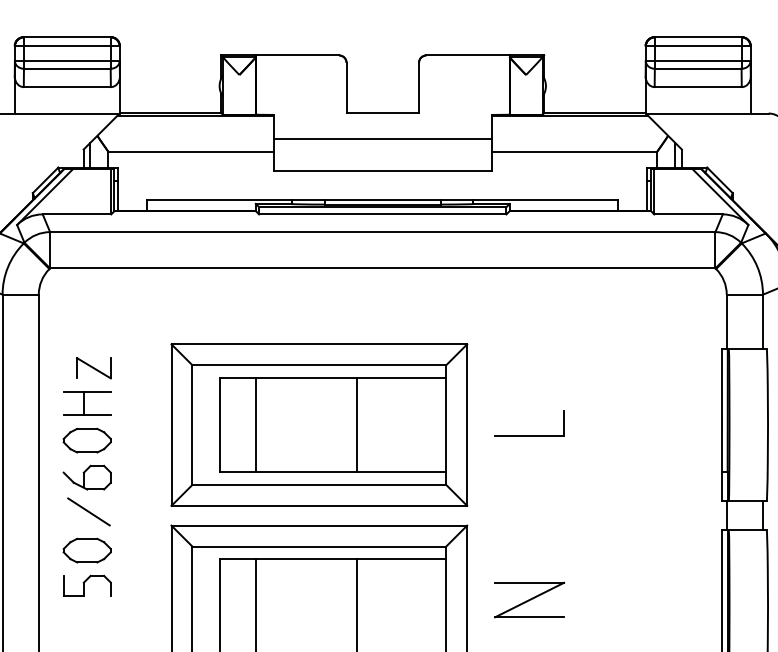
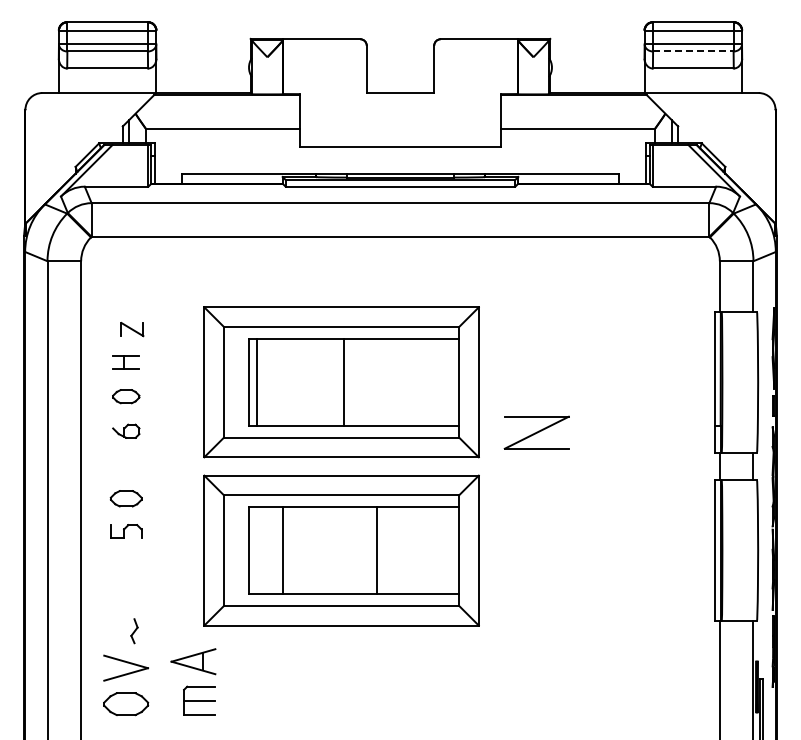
line: (698, 68) -> (693, 51), solid -> dashed
line: (382, 138) -> (400, 116), removed
part: (94, 368) -> (132, 329), size x0.7
part: (86, 402) -> (125, 361), size x0.6
line: (255, 425) -> (256, 382), moved
line: (356, 425) -> (343, 382), moved
part: (529, 434) -> (536, 391), removed
part: (87, 440) -> (126, 396), size x0.6
part: (87, 478) -> (126, 431), size x0.6
line: (88, 511) -> (127, 462), removed
part: (87, 550) -> (126, 498), size x0.7
part: (87, 585) -> (126, 531), size x0.7
part: (529, 599) -> (536, 432), moved

